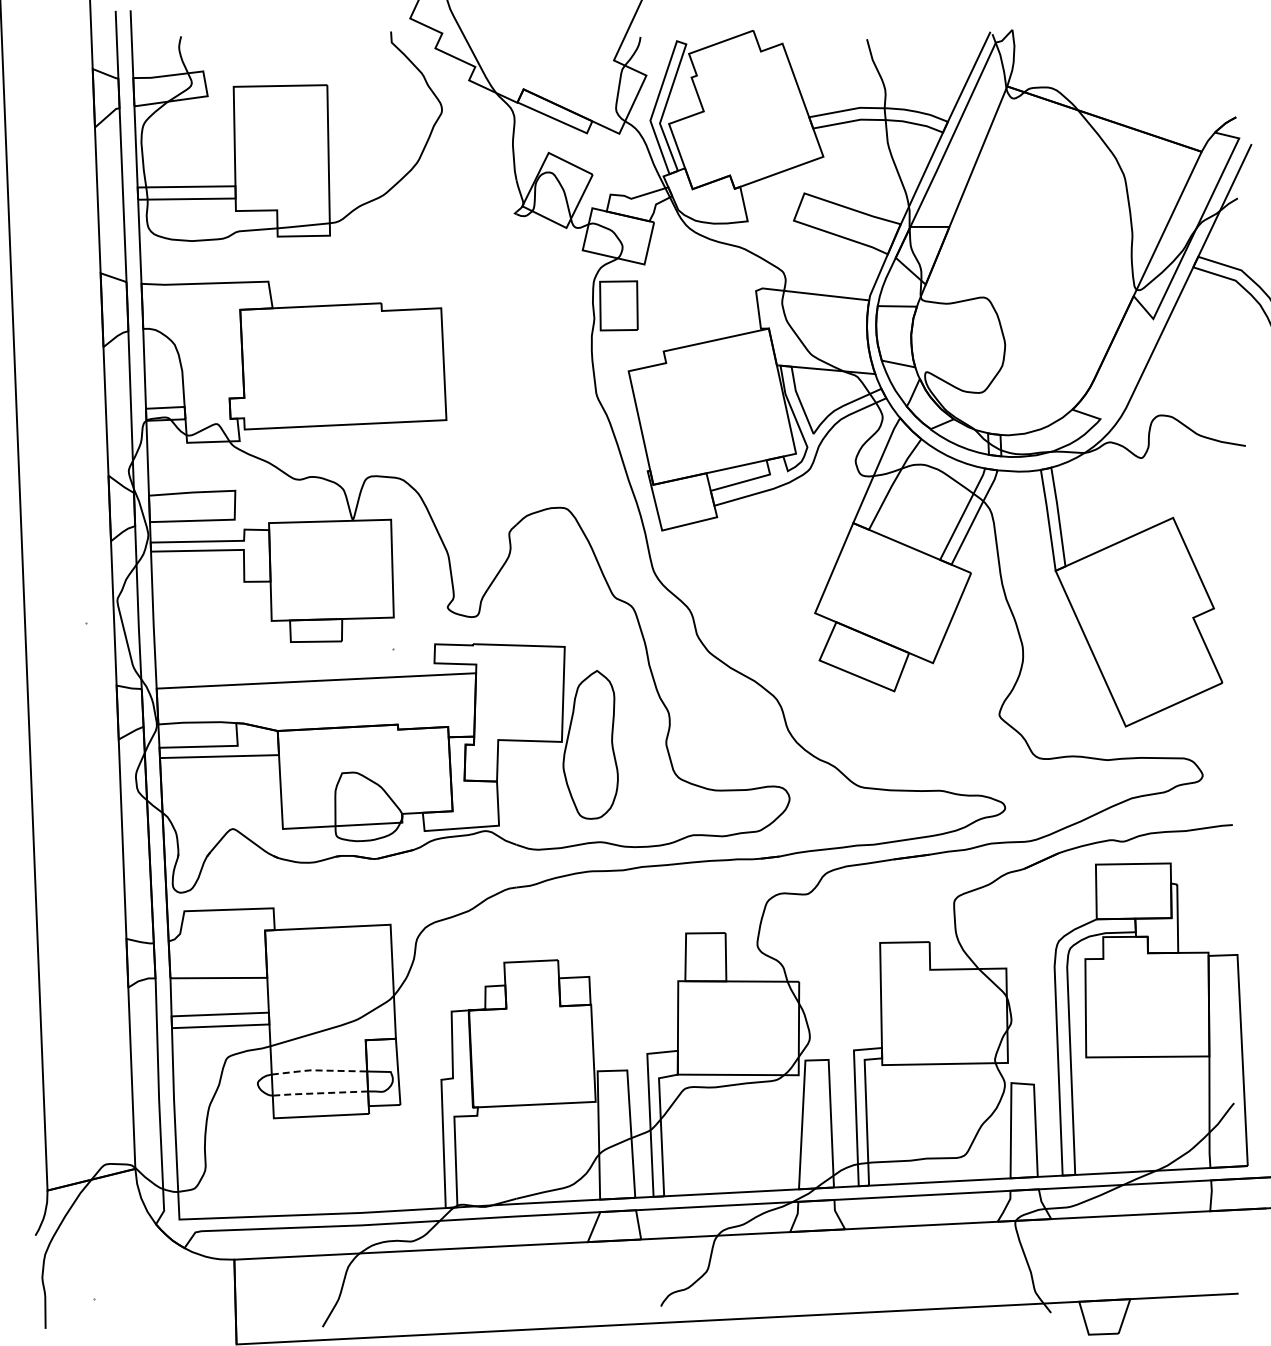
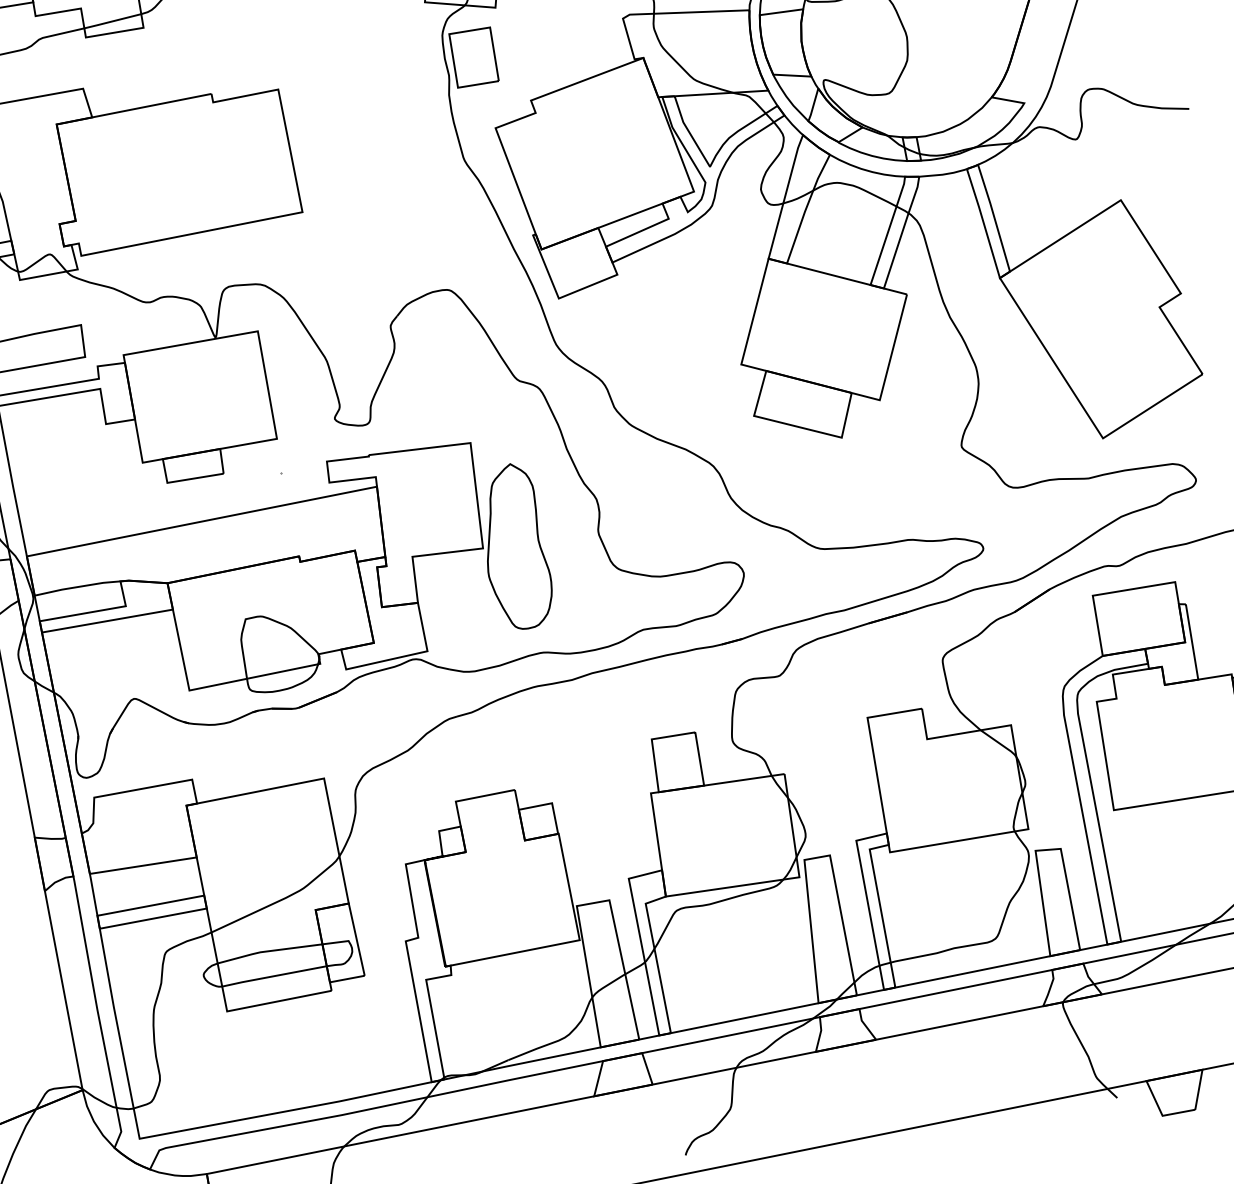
line: (319, 1070) -> (269, 951), dashed -> solid
line: (319, 1093) -> (273, 976), dashed -> solid

